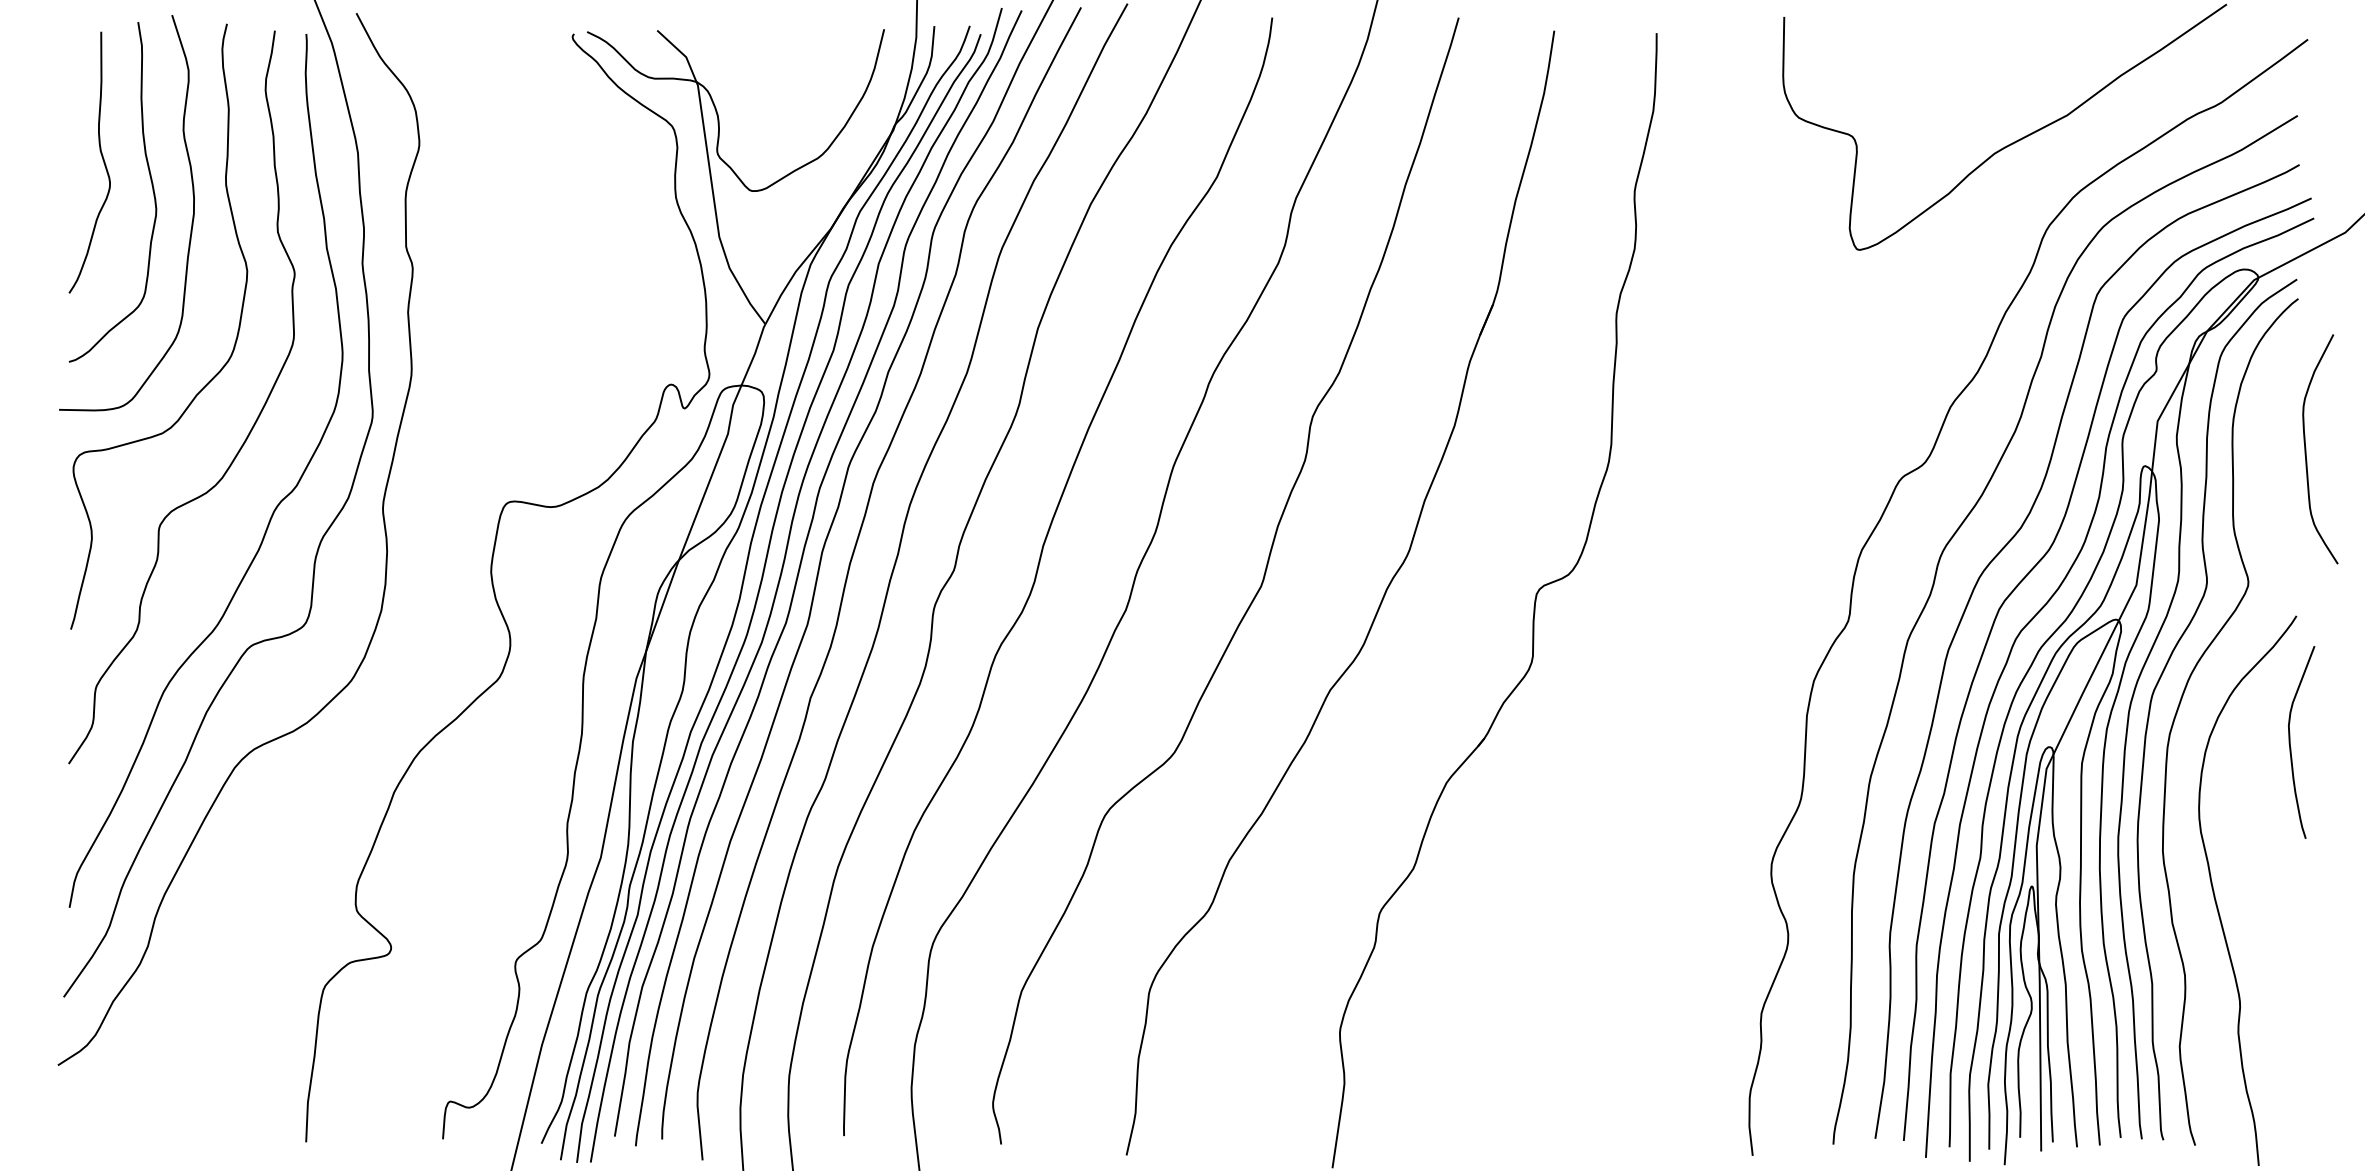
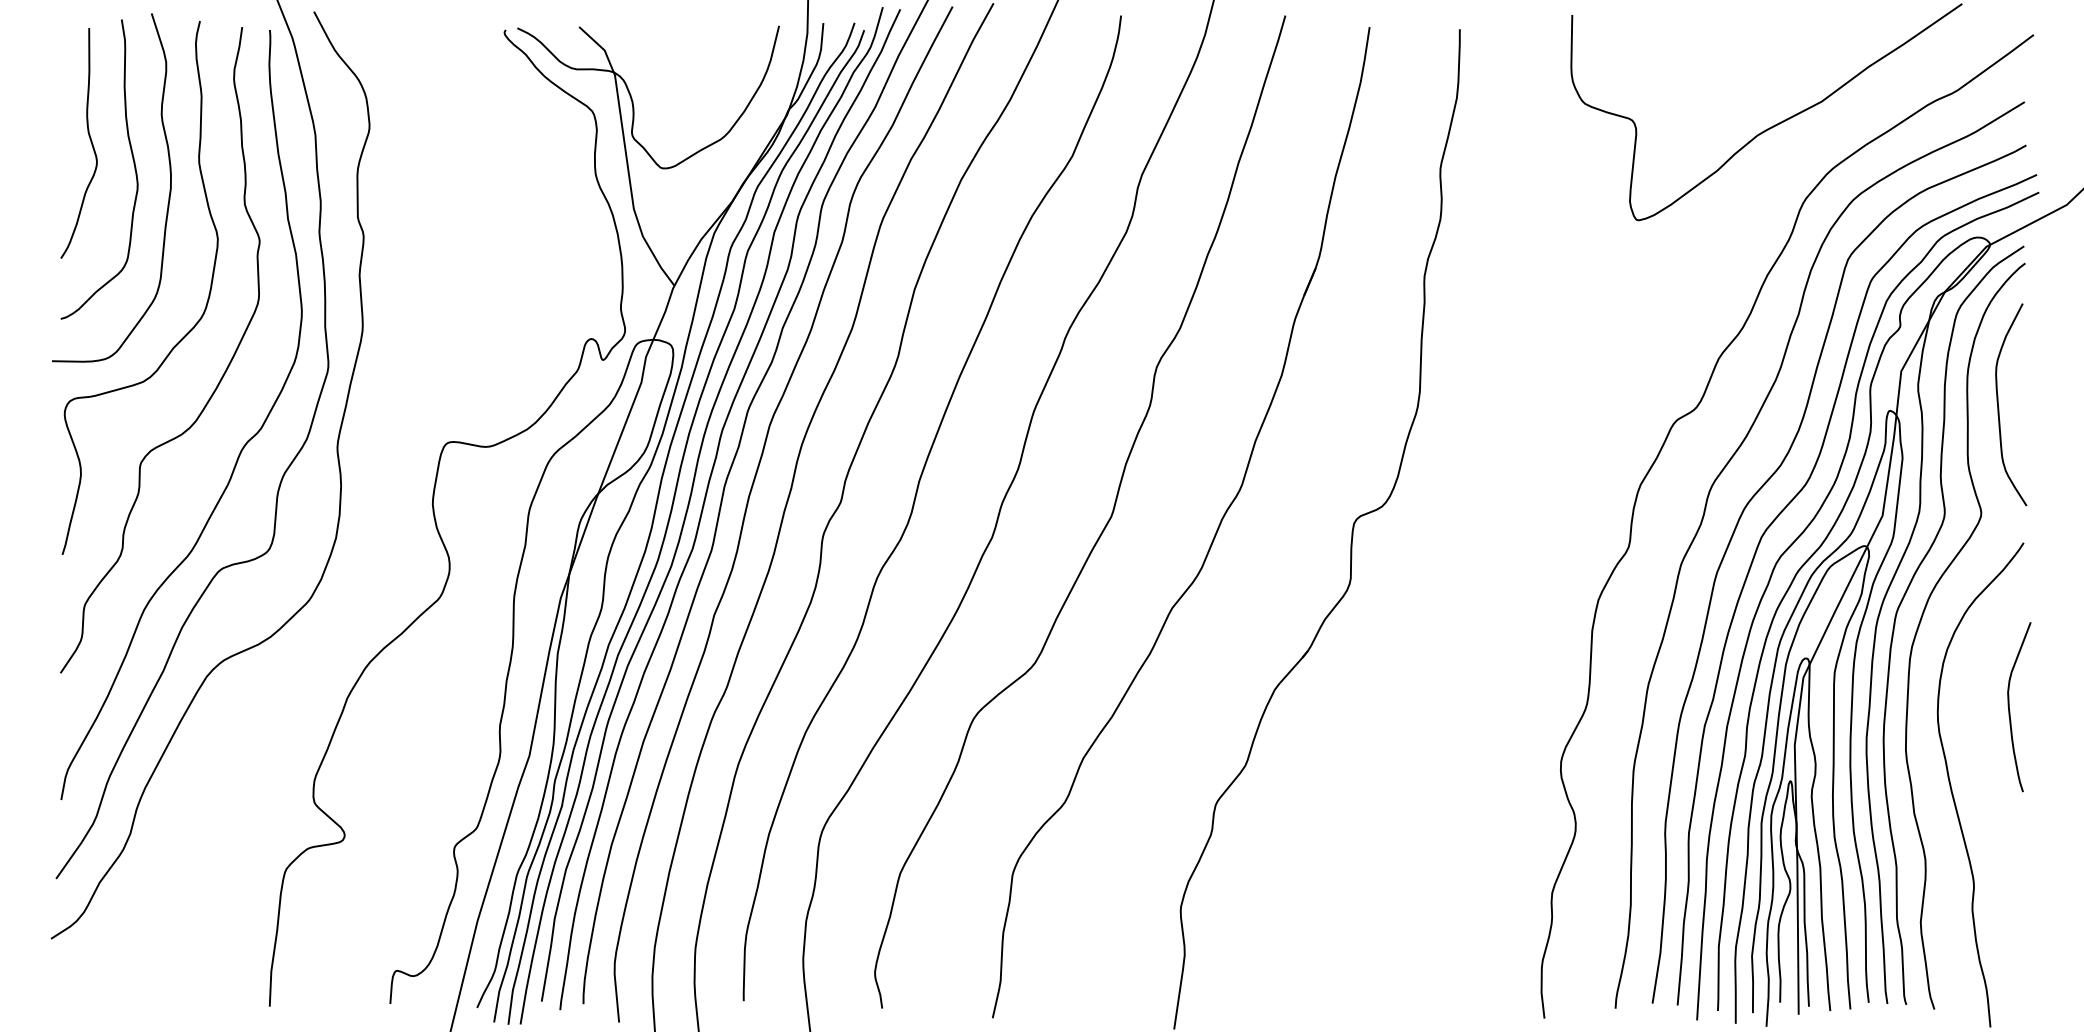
curve: (2306, 449) -> (1998, 404), moved
curve: (2290, 742) -> (2009, 707), moved

